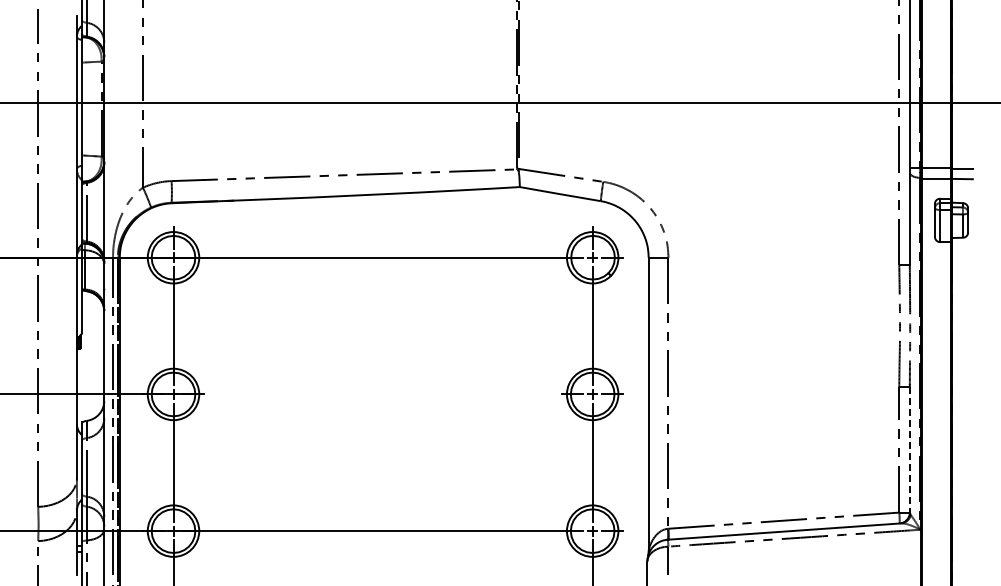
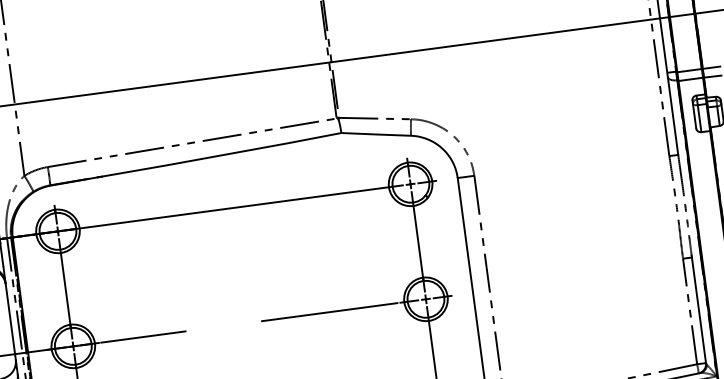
line: (256, 394) -> (143, 337), added
line: (477, 394) -> (329, 312), added
line: (909, 449) -> (698, 310), dashed -> solid

